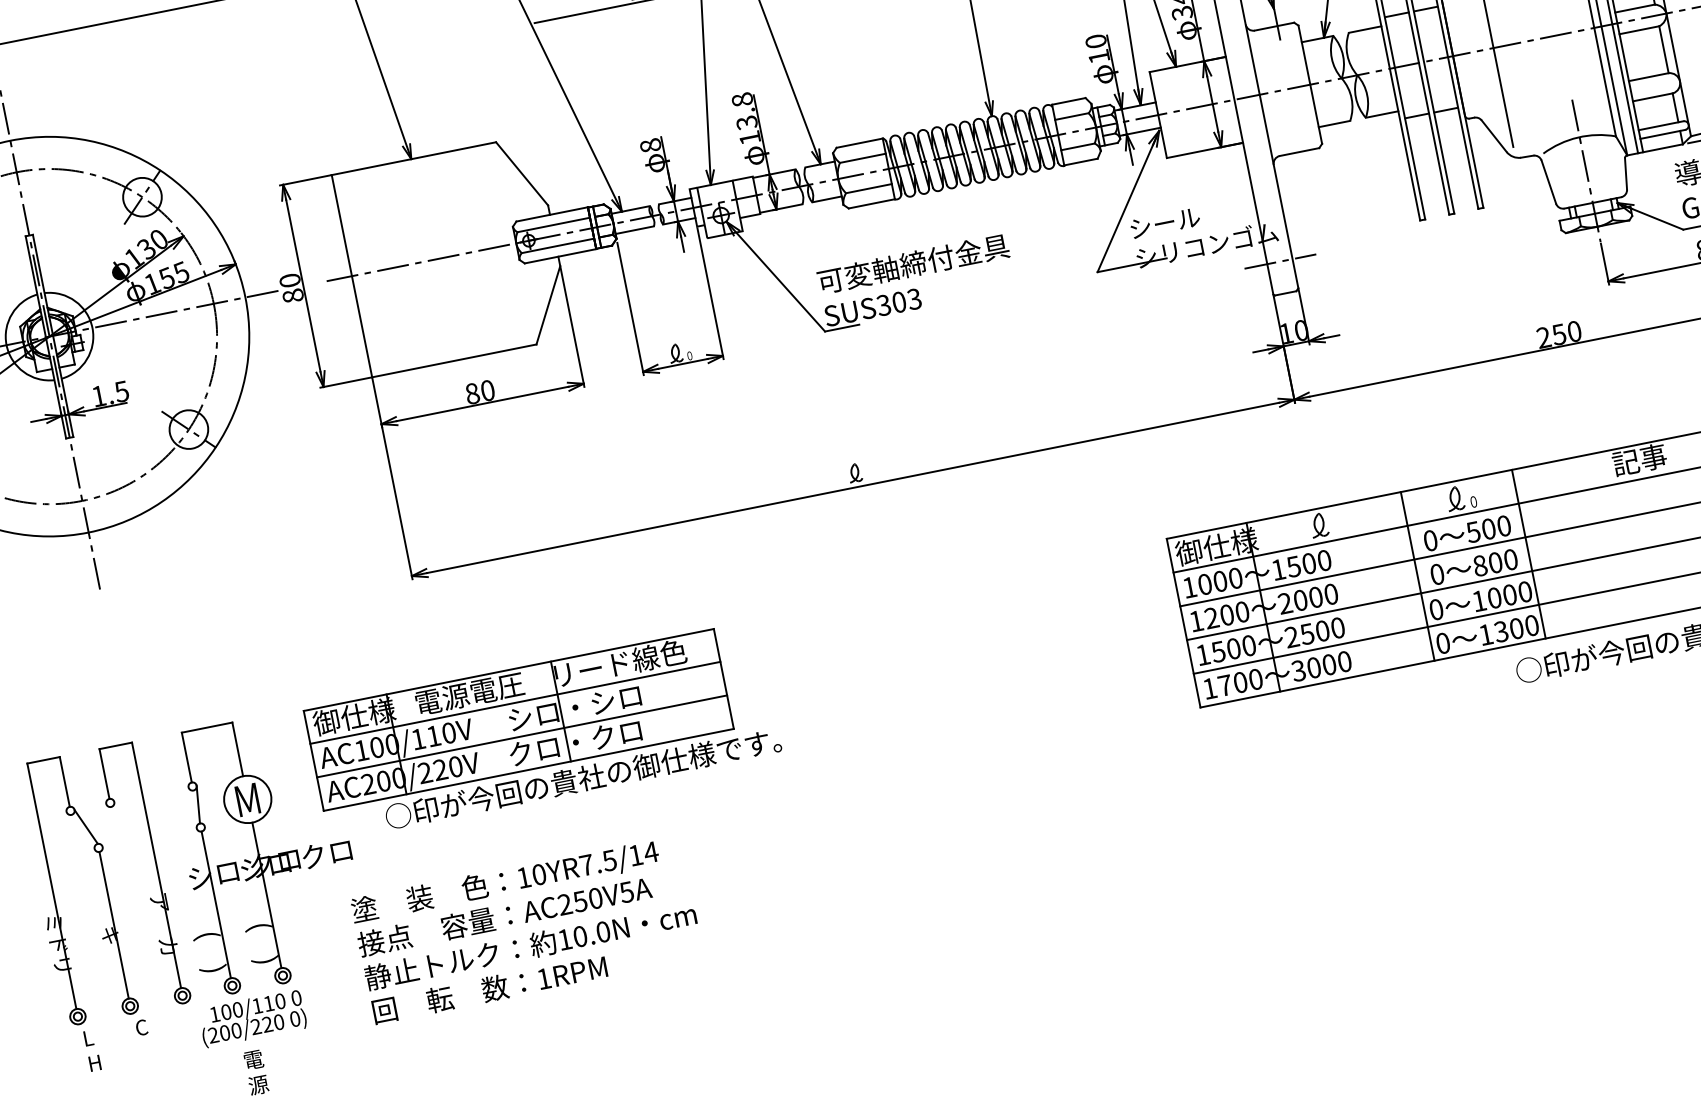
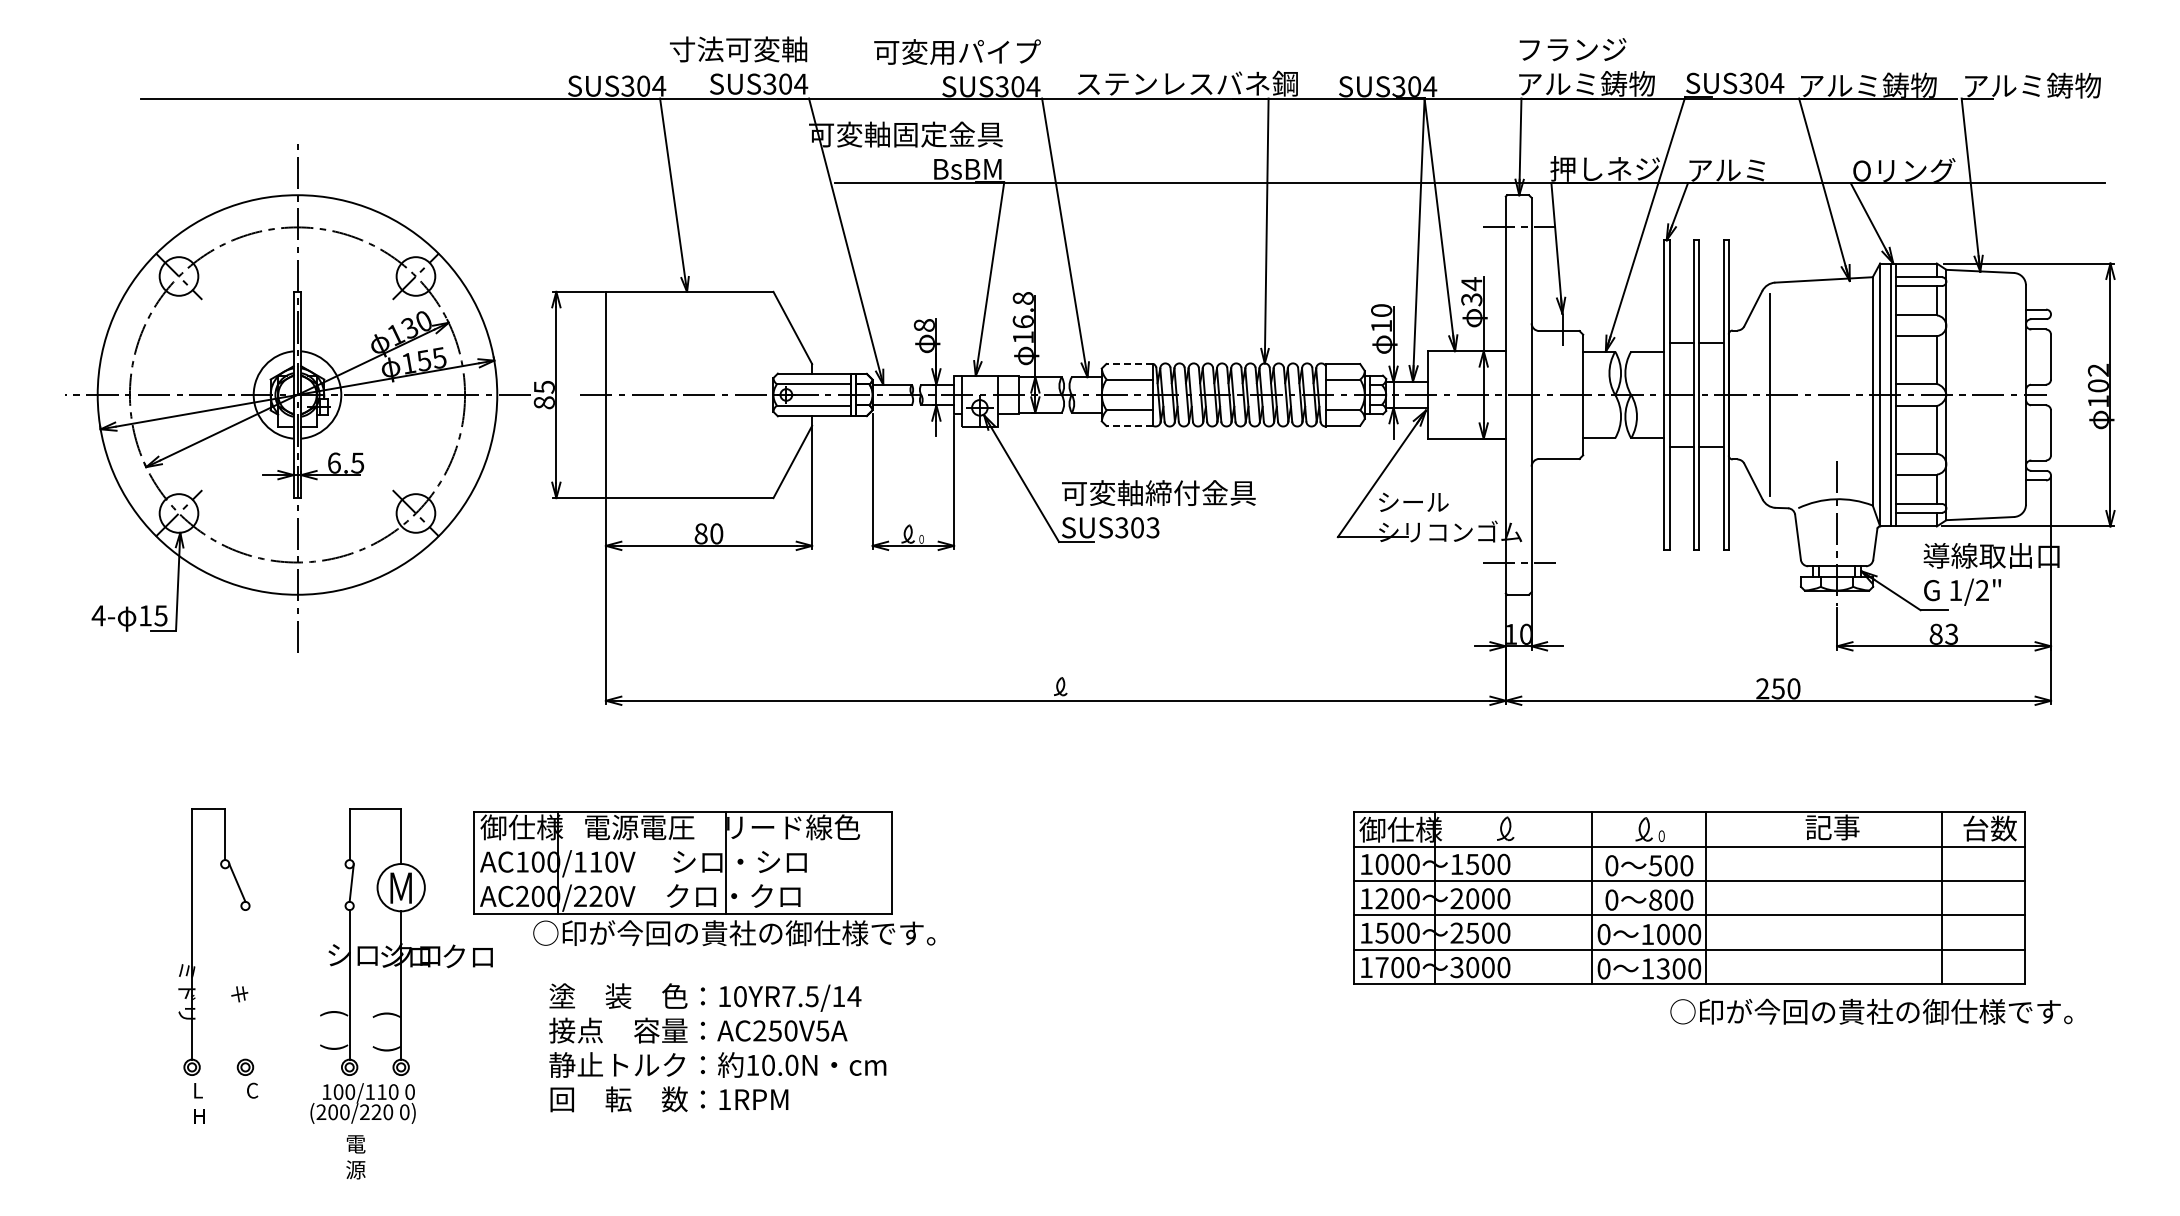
text: (746, 122) -> (1022, 321), 13.8 -> 16.8
line: (859, 143) -> (1129, 364), solid -> dashed
line: (871, 203) -> (1129, 425), solid -> dashed
text: (289, 280) -> (543, 386), 80 -> 85
text: (99, 395) -> (334, 462), 1.5 -> 6.5
line: (515, 702) -> (682, 845), removed
line: (521, 736) -> (682, 879), removed
part: (157, 872) -> (298, 941), removed
line: (114, 924) -> (245, 984), removed
text: (526, 929) -> (717, 1047), moved

